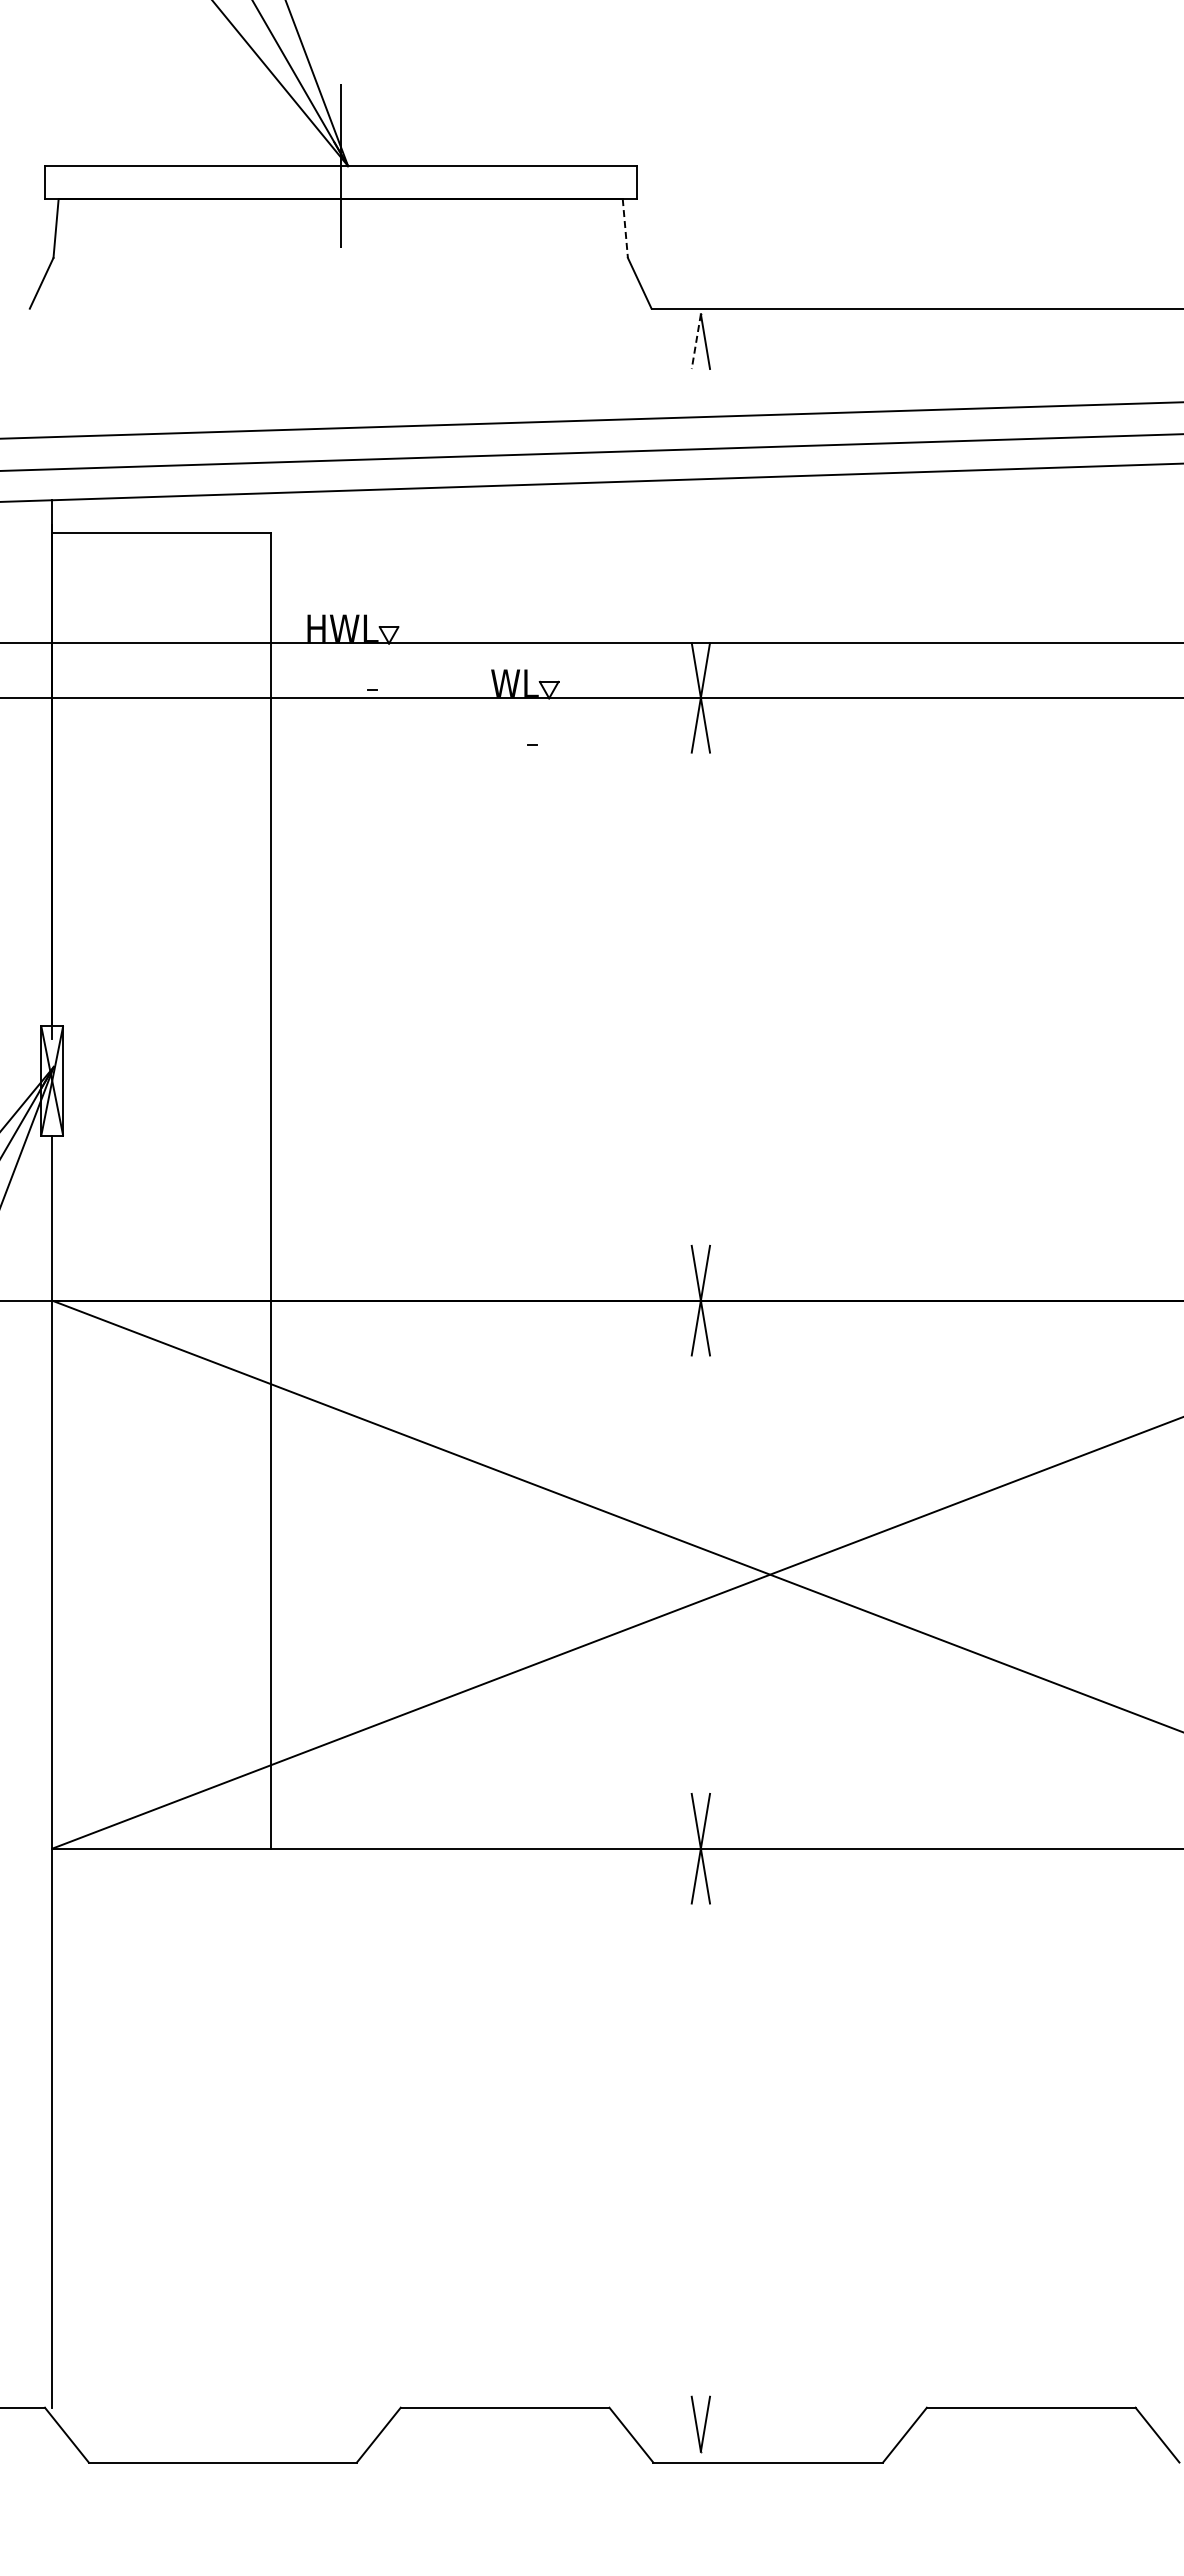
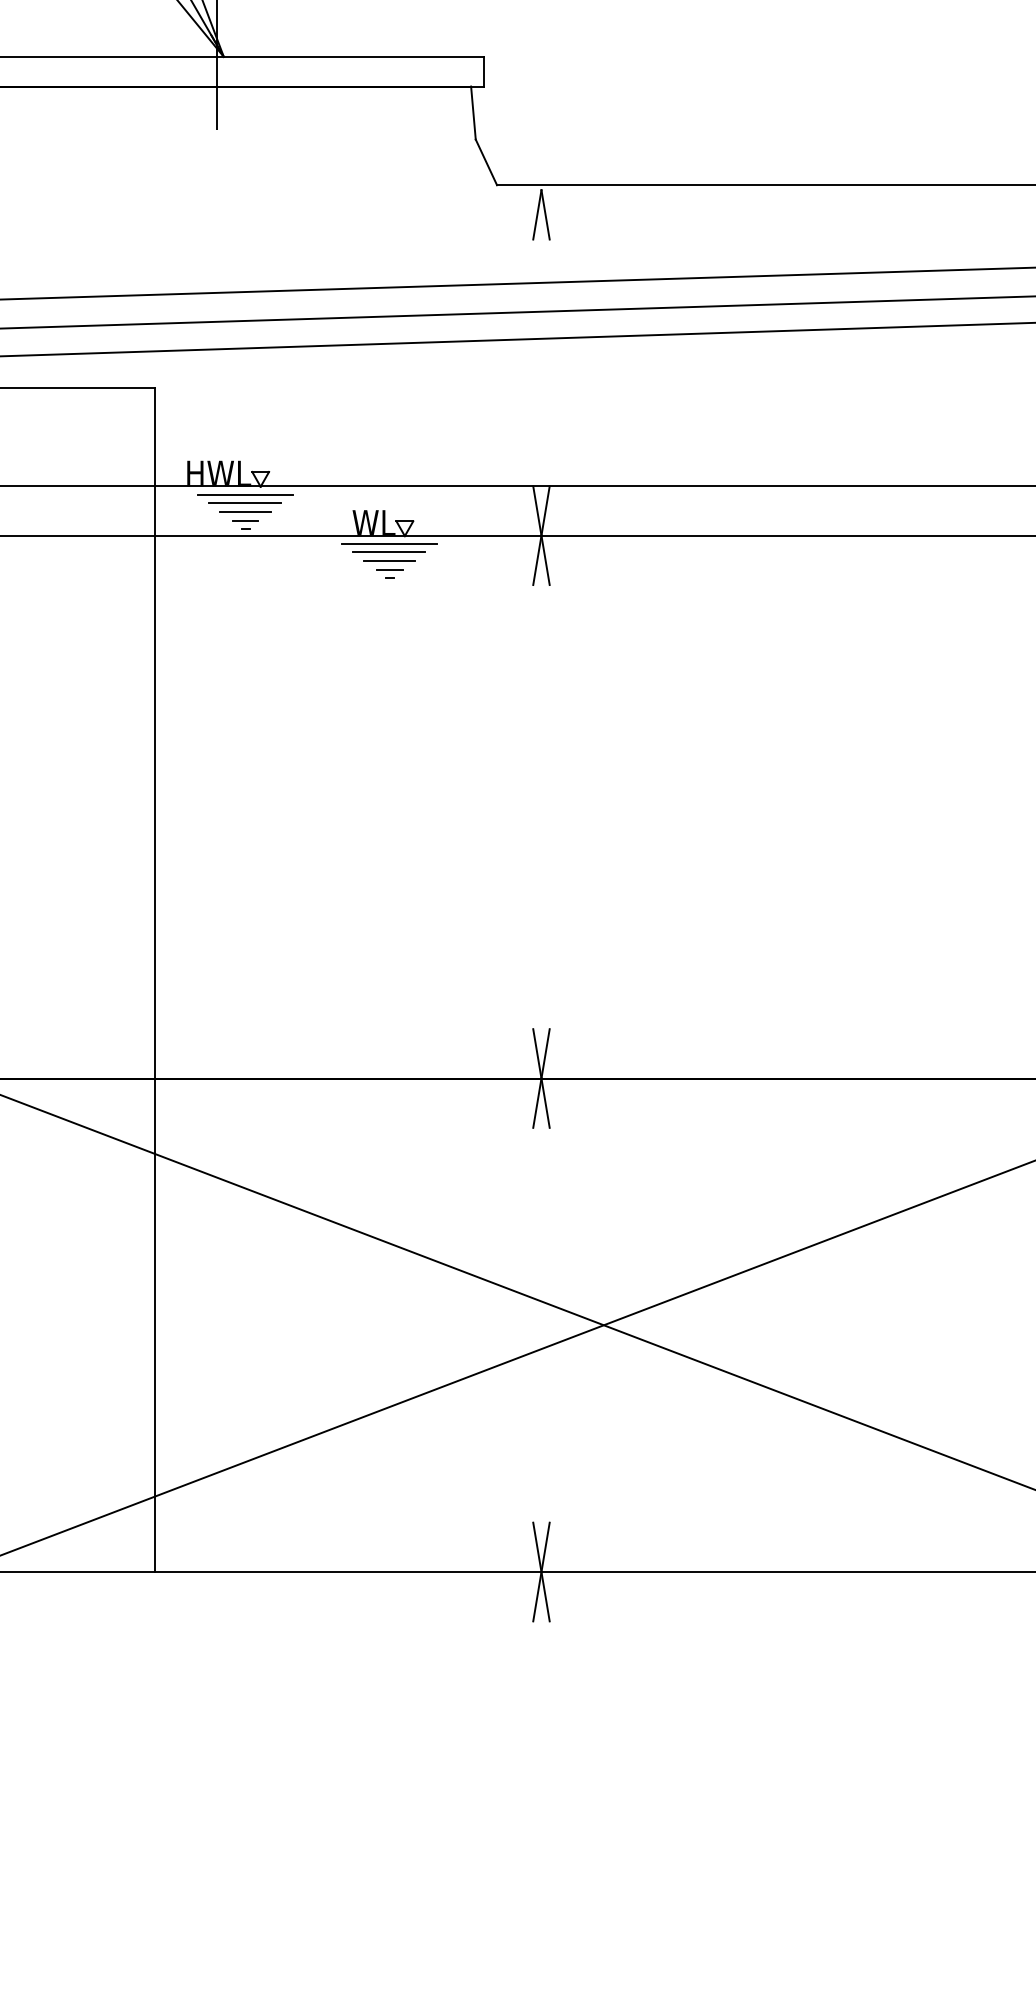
line: (625, 228) -> (473, 113), dashed -> solid
line: (696, 341) -> (537, 214), dashed -> solid
line: (371, 652) -> (244, 494), added
line: (371, 661) -> (244, 502), added
line: (371, 671) -> (244, 511), added
line: (372, 681) -> (245, 520), added
line: (532, 707) -> (389, 544), added
line: (531, 715) -> (388, 551), added
line: (531, 726) -> (388, 561), added
line: (532, 735) -> (389, 569), added

